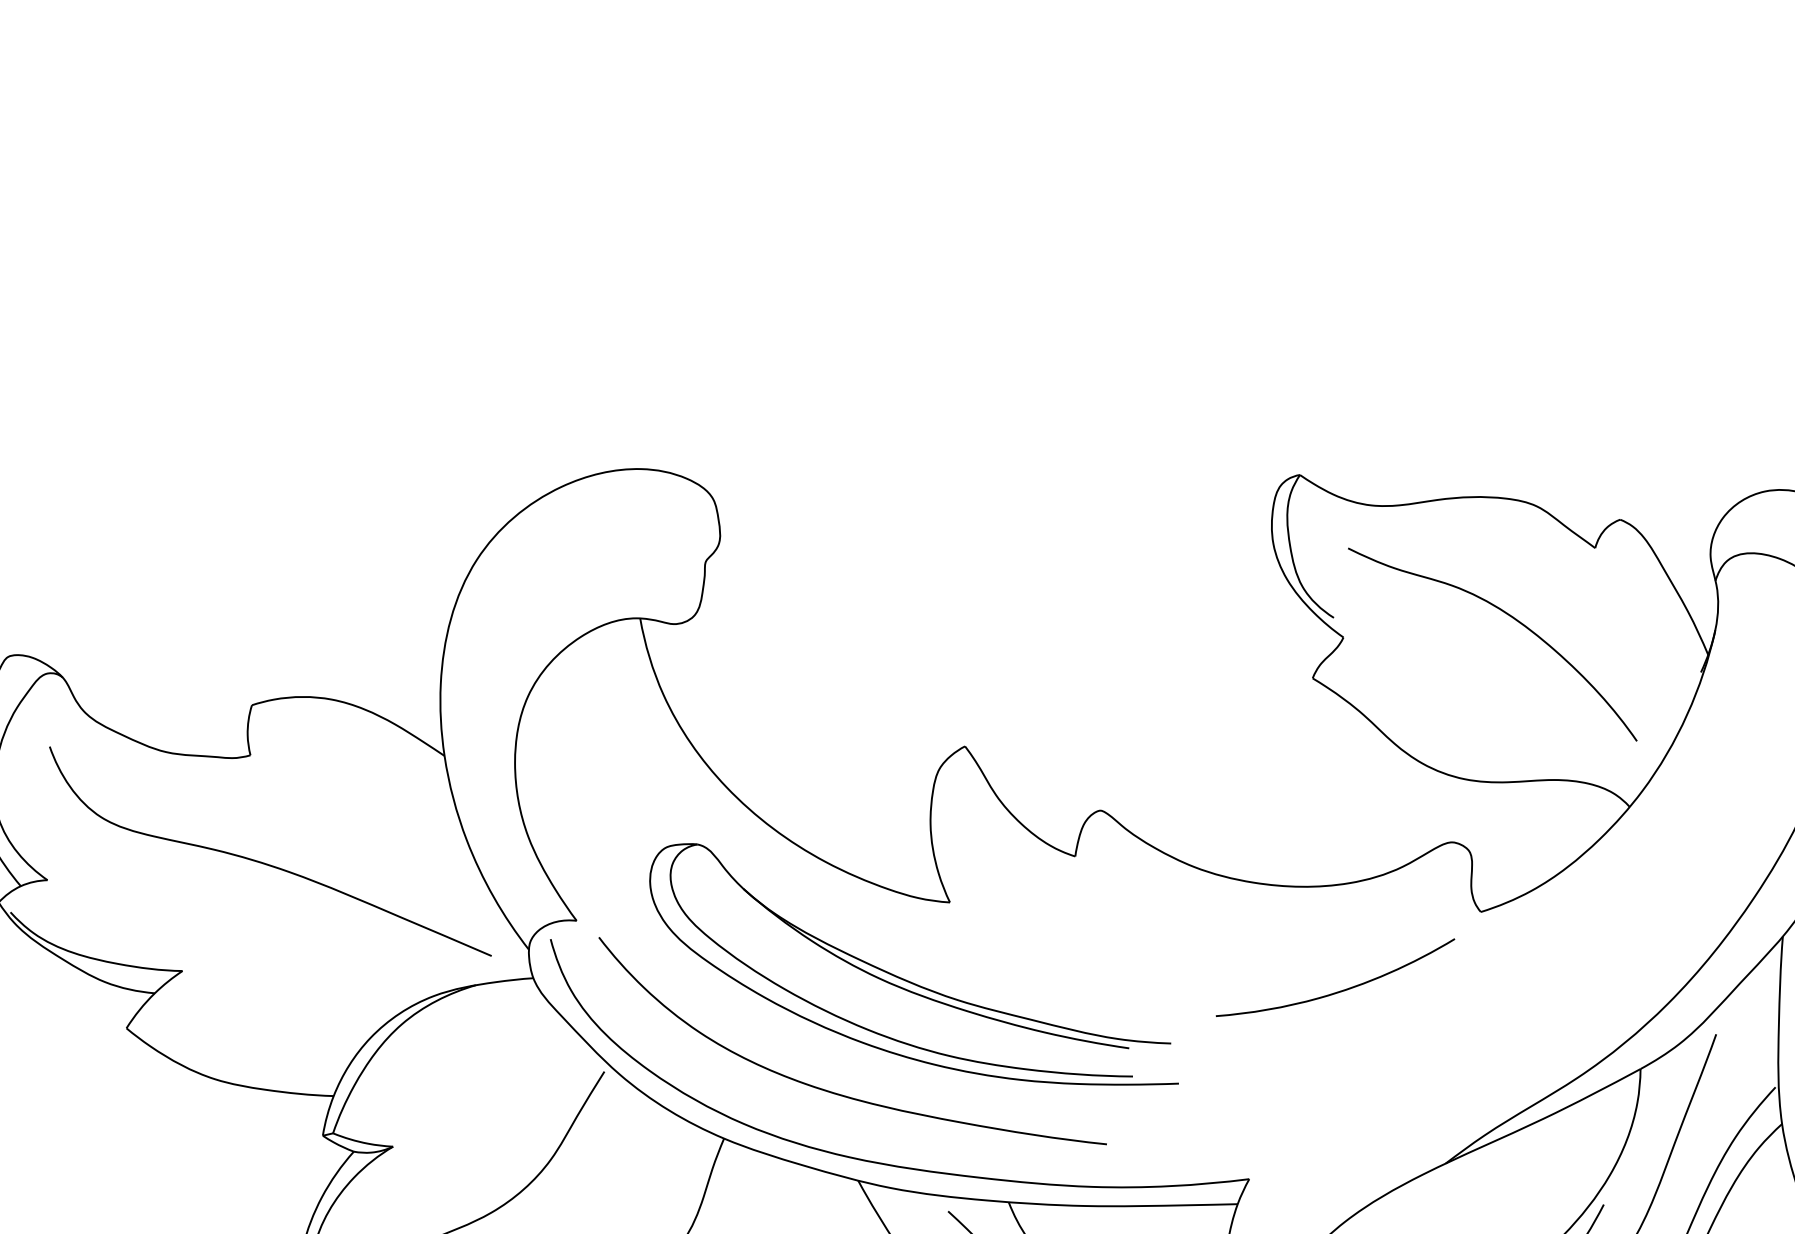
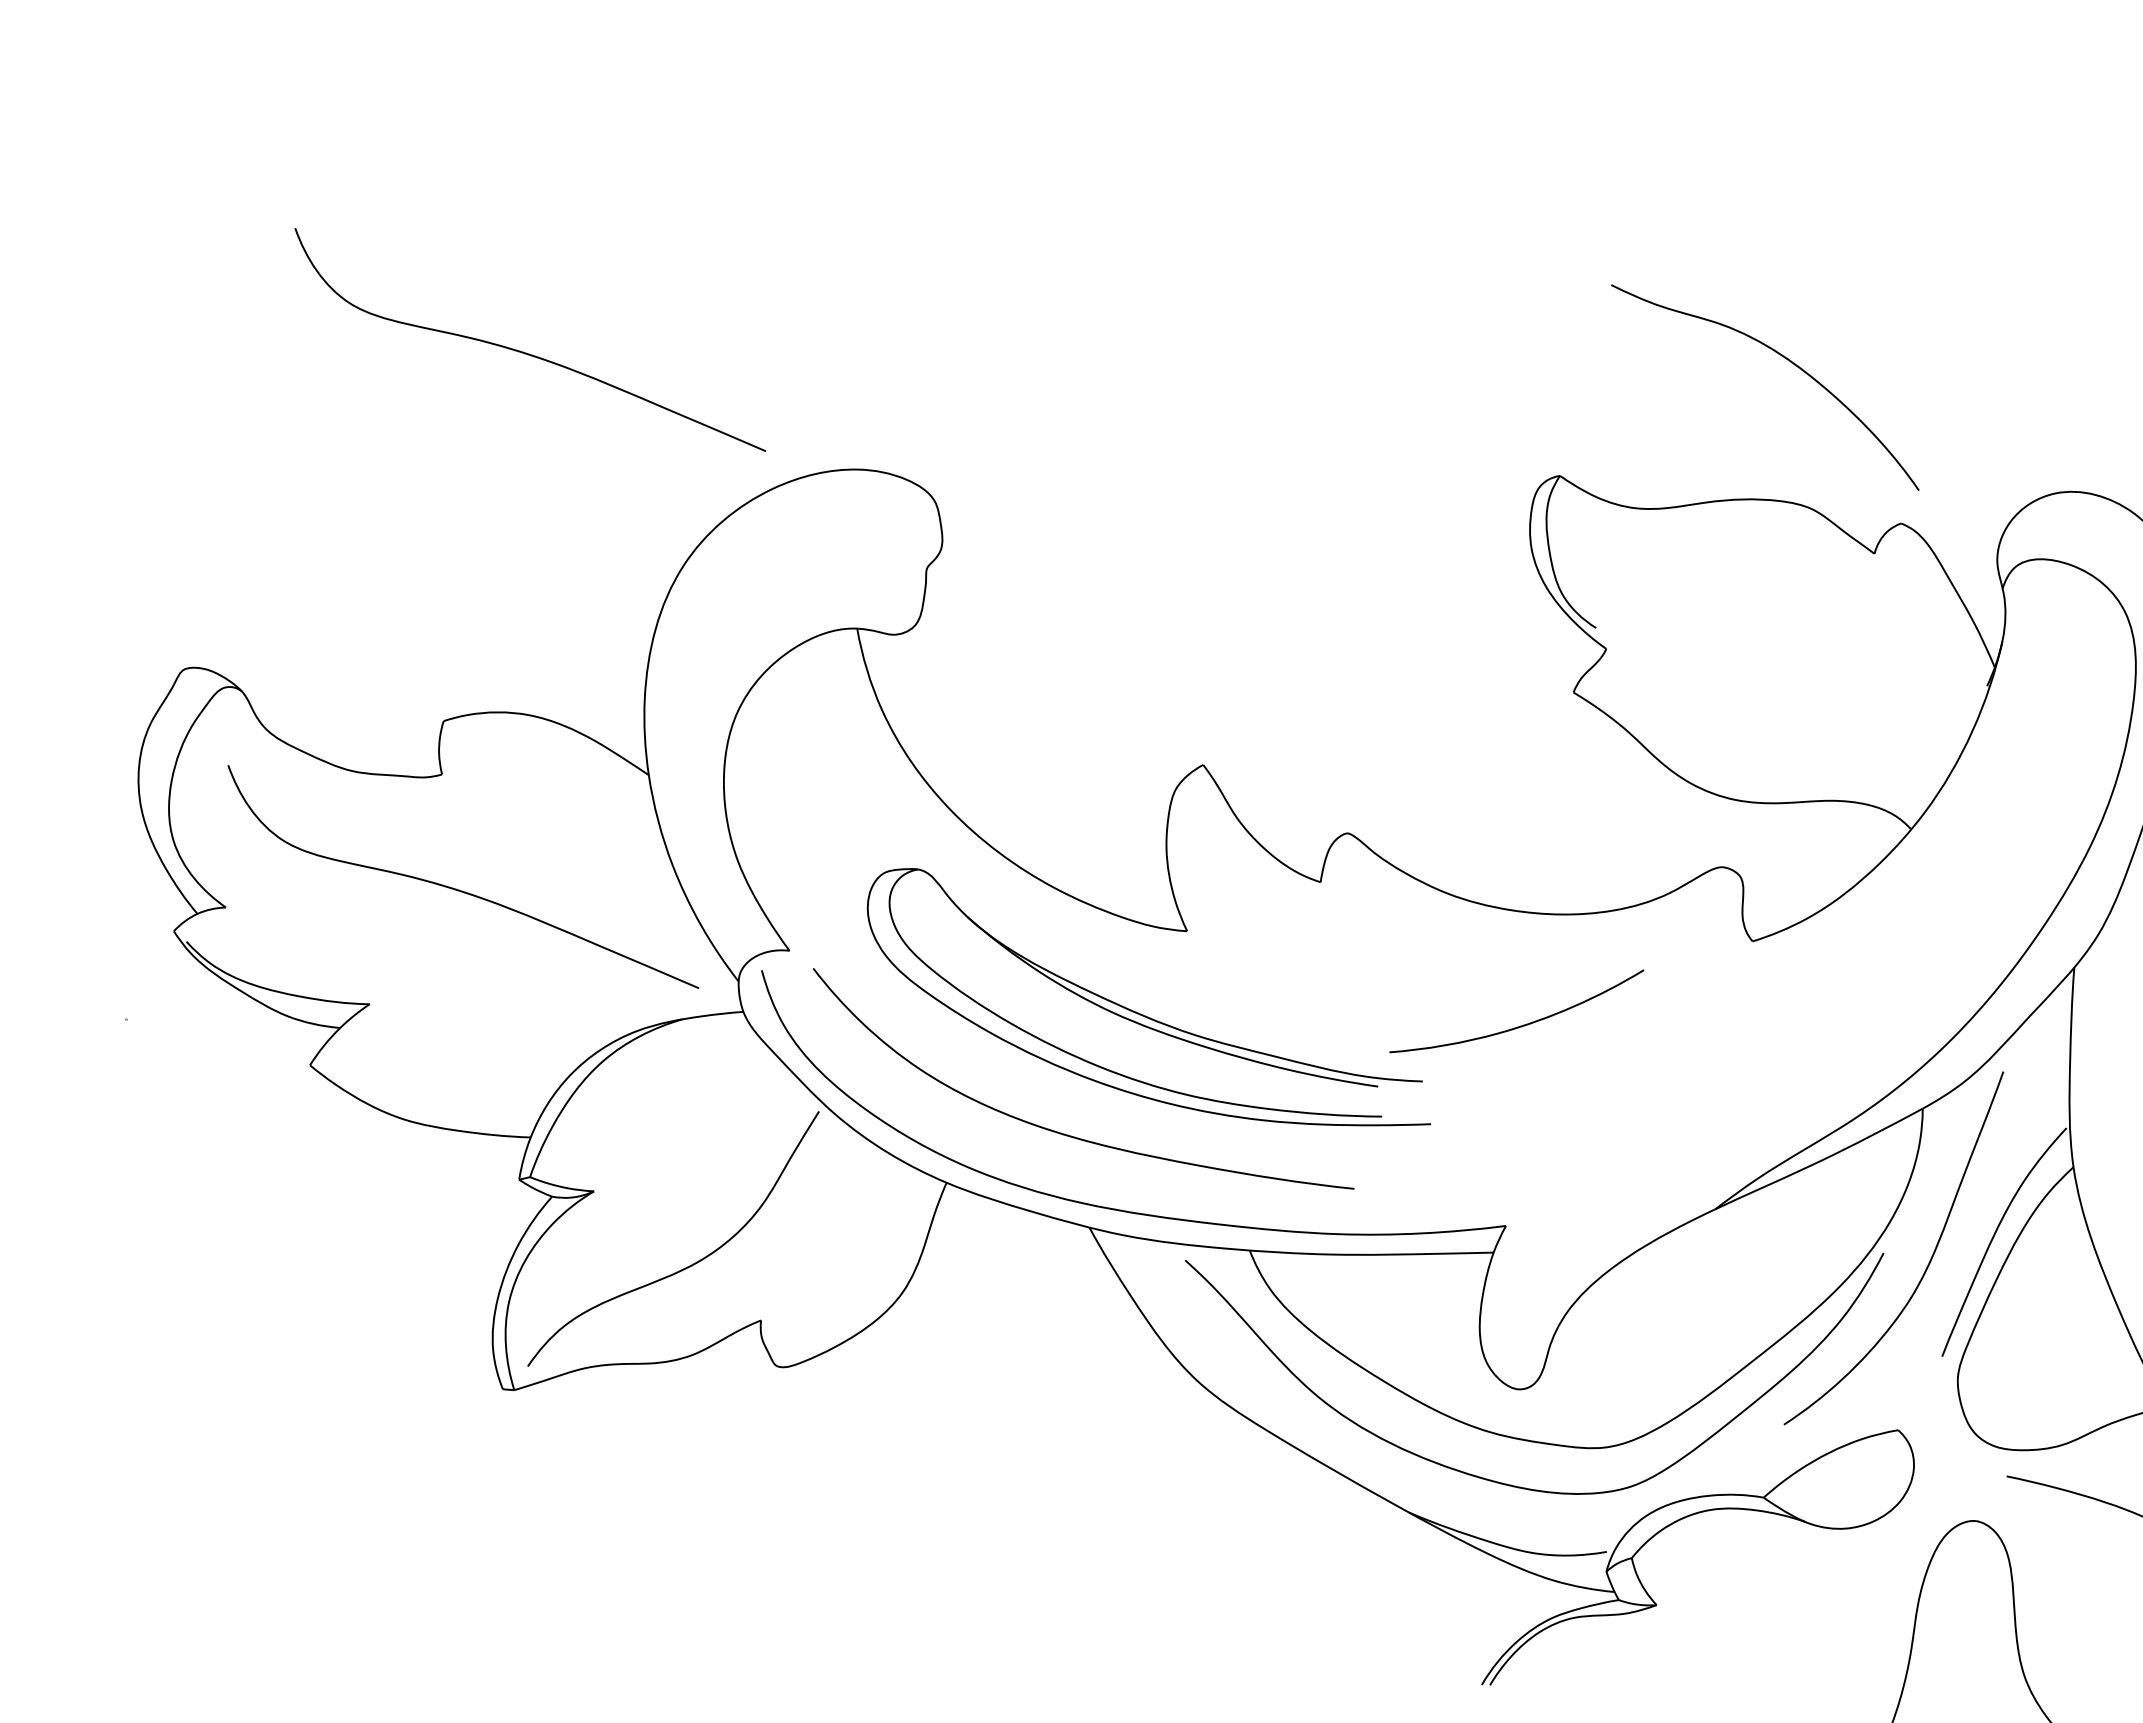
curve: (329, 359) -> (526, 352), added
curve: (1510, 617) -> (1784, 358), moved
curve: (1338, 990) -> (1520, 1025), moved

